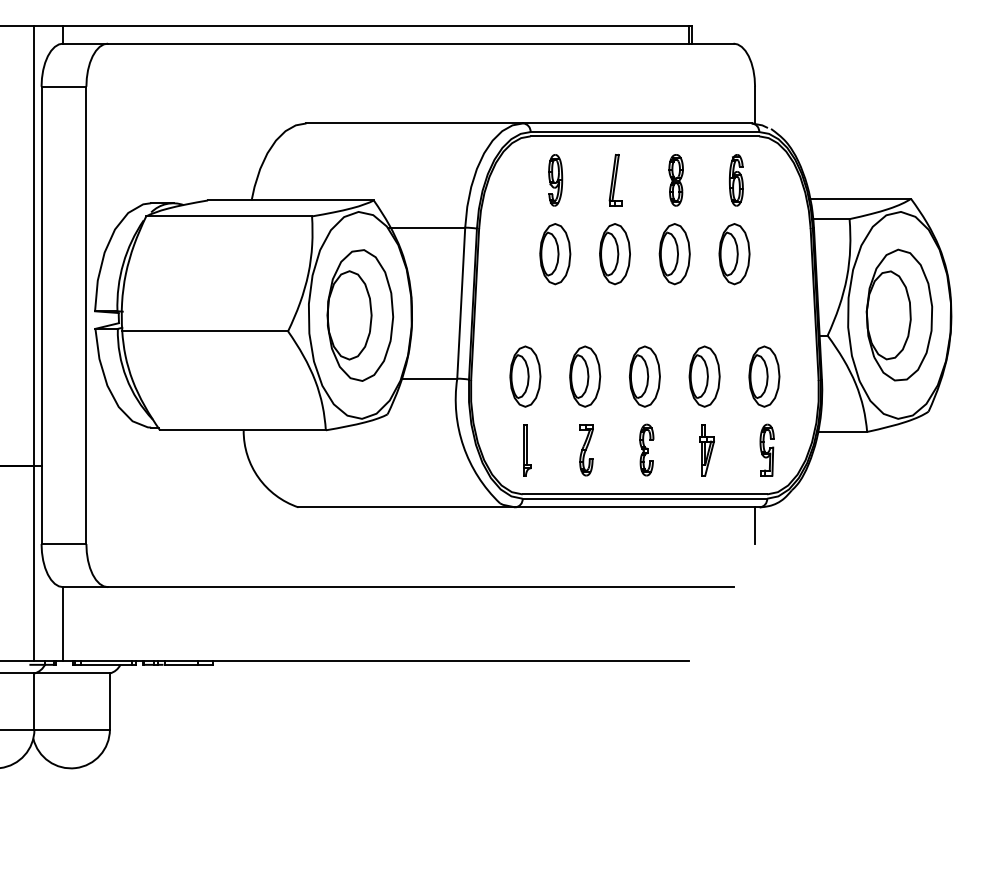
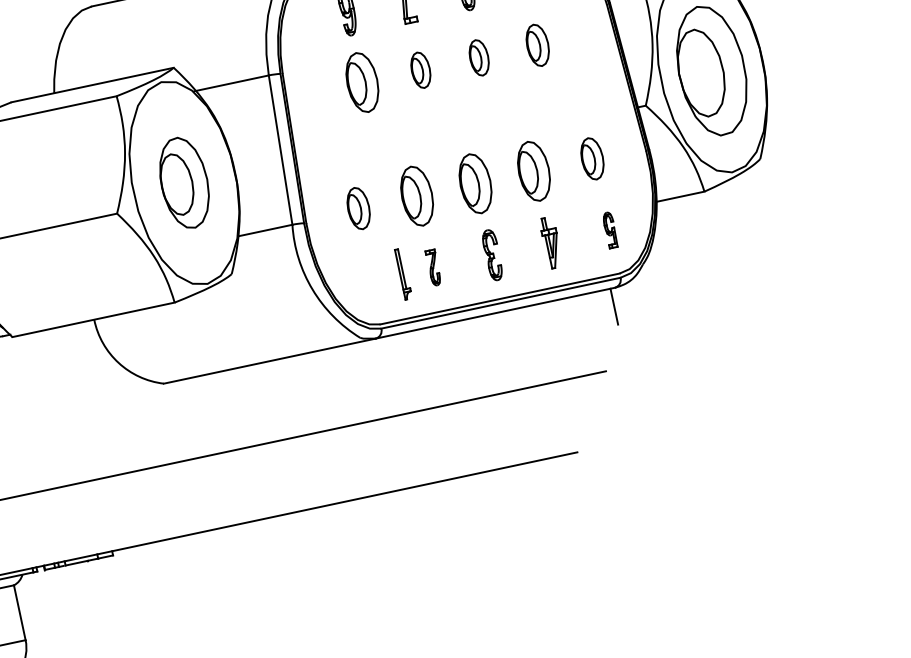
part: (614, 254) -> (420, 70), size x0.6
part: (674, 254) -> (479, 58), size x0.6
part: (734, 254) -> (537, 45), size x0.7
part: (360, 315) -> (184, 183), size x0.7
part: (525, 376) -> (358, 208), size x0.7
part: (764, 376) -> (592, 158), size x0.7
part: (766, 449) -> (609, 229), size x0.7
part: (527, 450) -> (403, 274), moved
part: (586, 450) -> (433, 268), size x0.7

